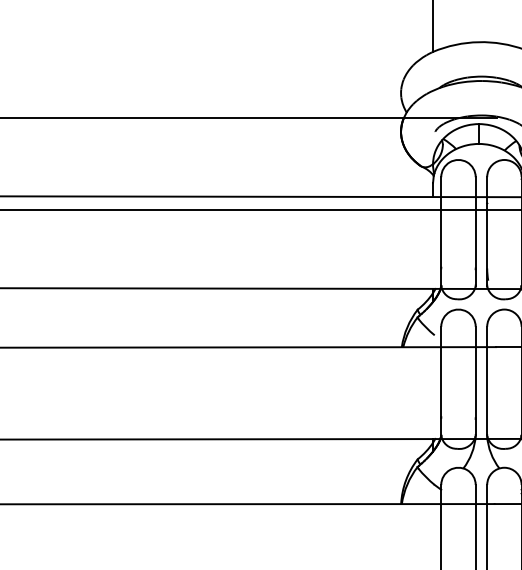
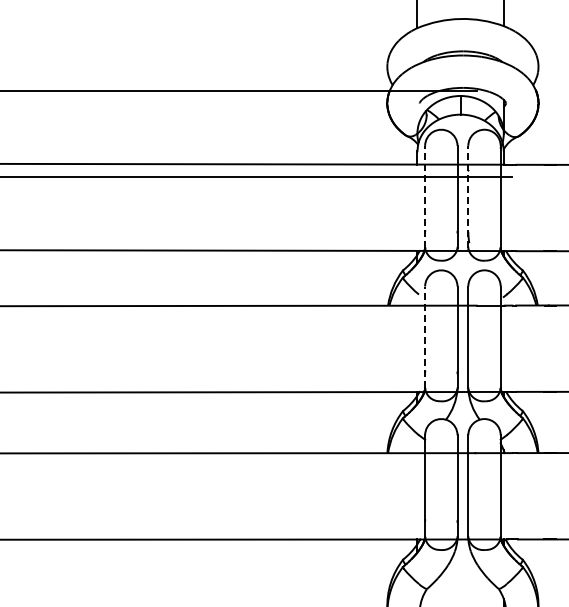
line: (441, 231) -> (425, 196), solid -> dashed
line: (487, 231) -> (468, 196), solid -> dashed
line: (441, 381) -> (425, 337), solid -> dashed

